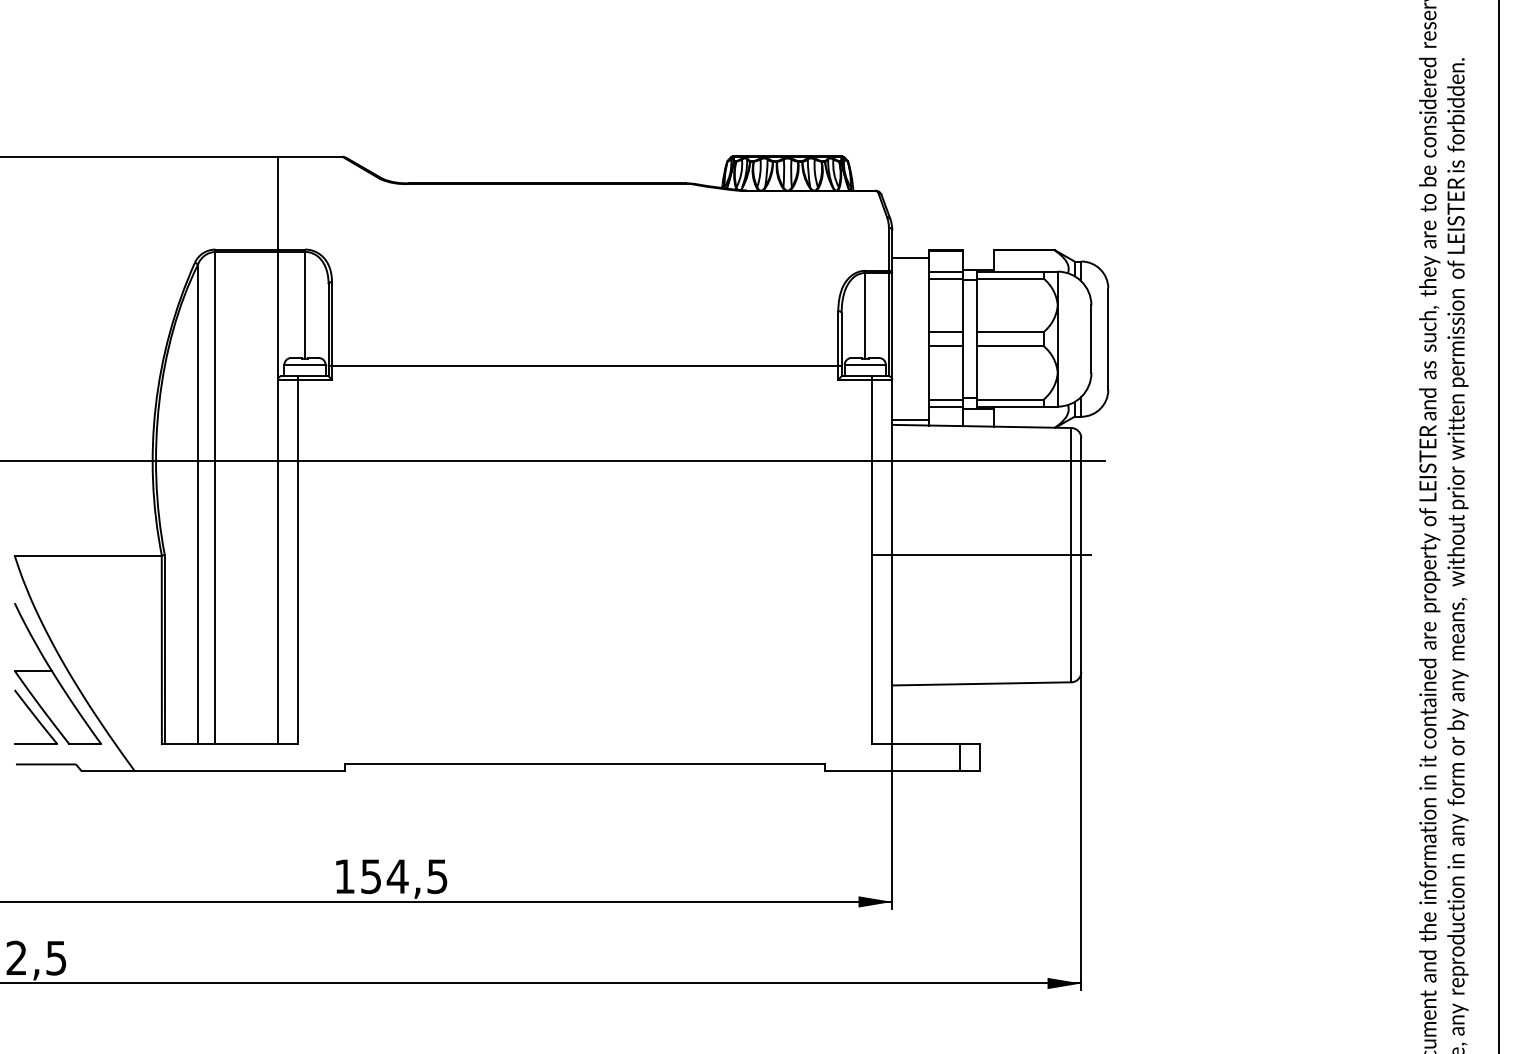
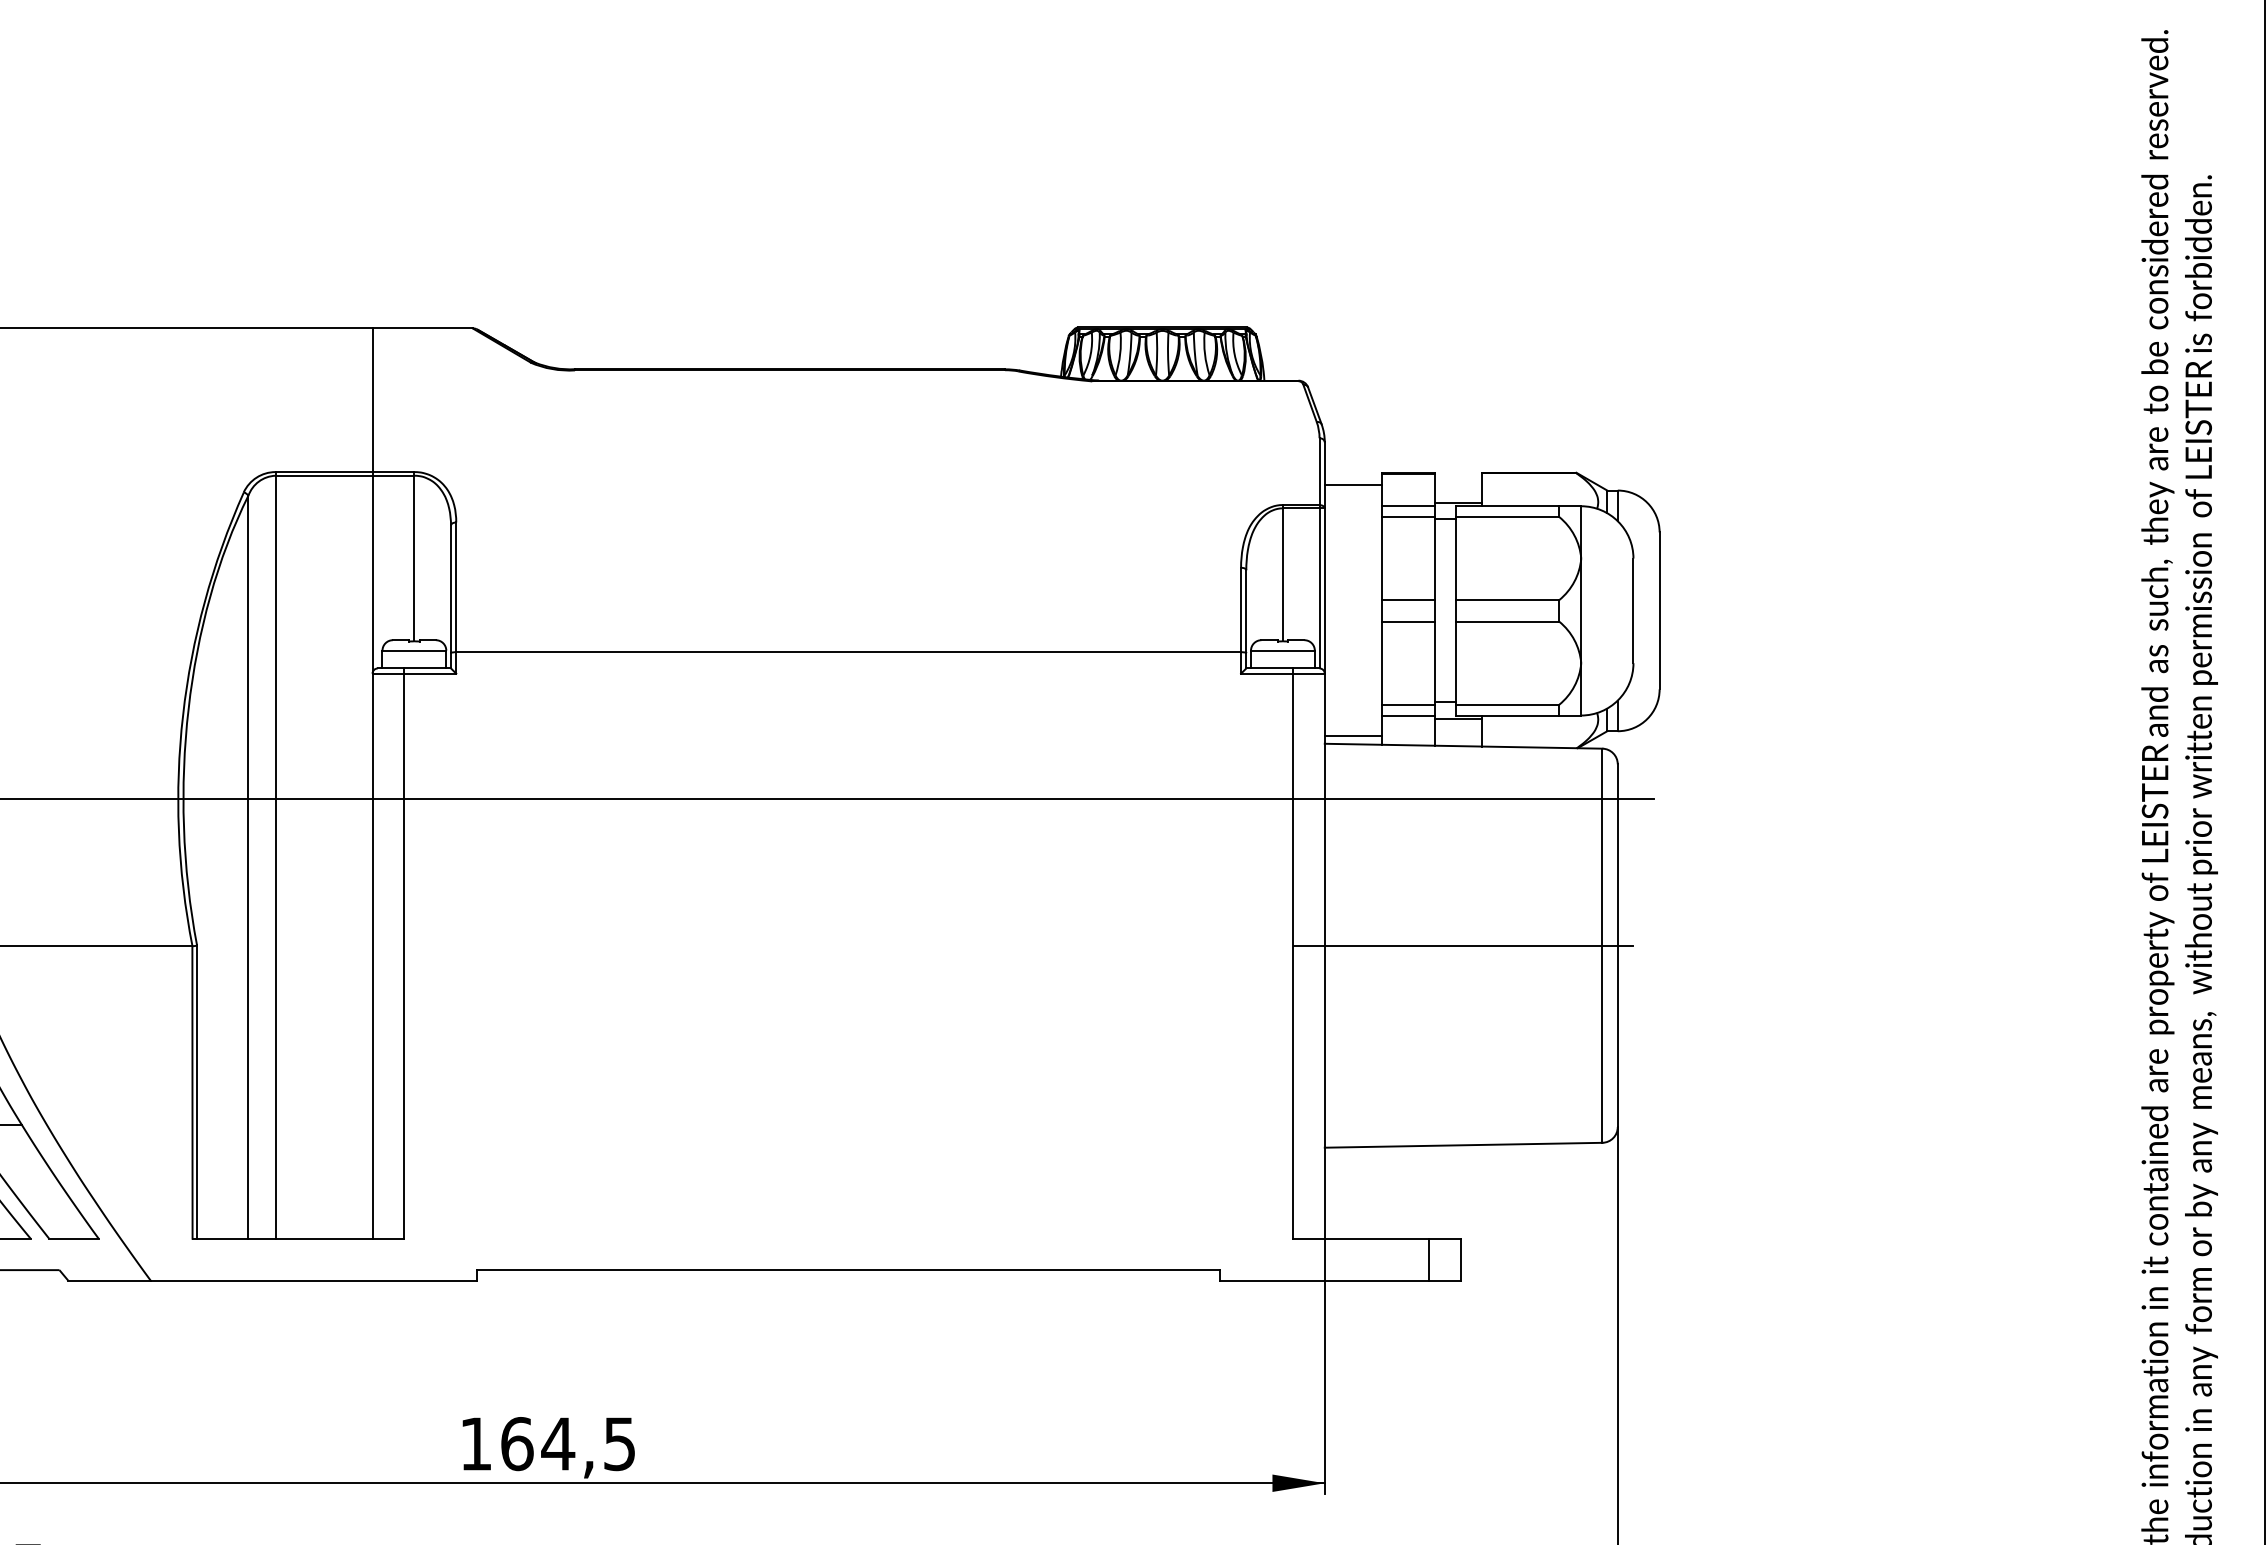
text: (371, 876) -> (517, 1443), 154,5 -> 164,5

